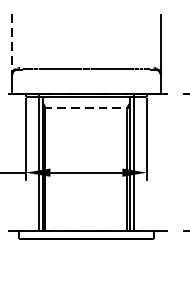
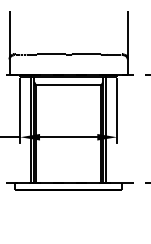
line: (12, 44) -> (9, 35), dashed -> solid
line: (87, 107) -> (69, 85), dashed -> solid

